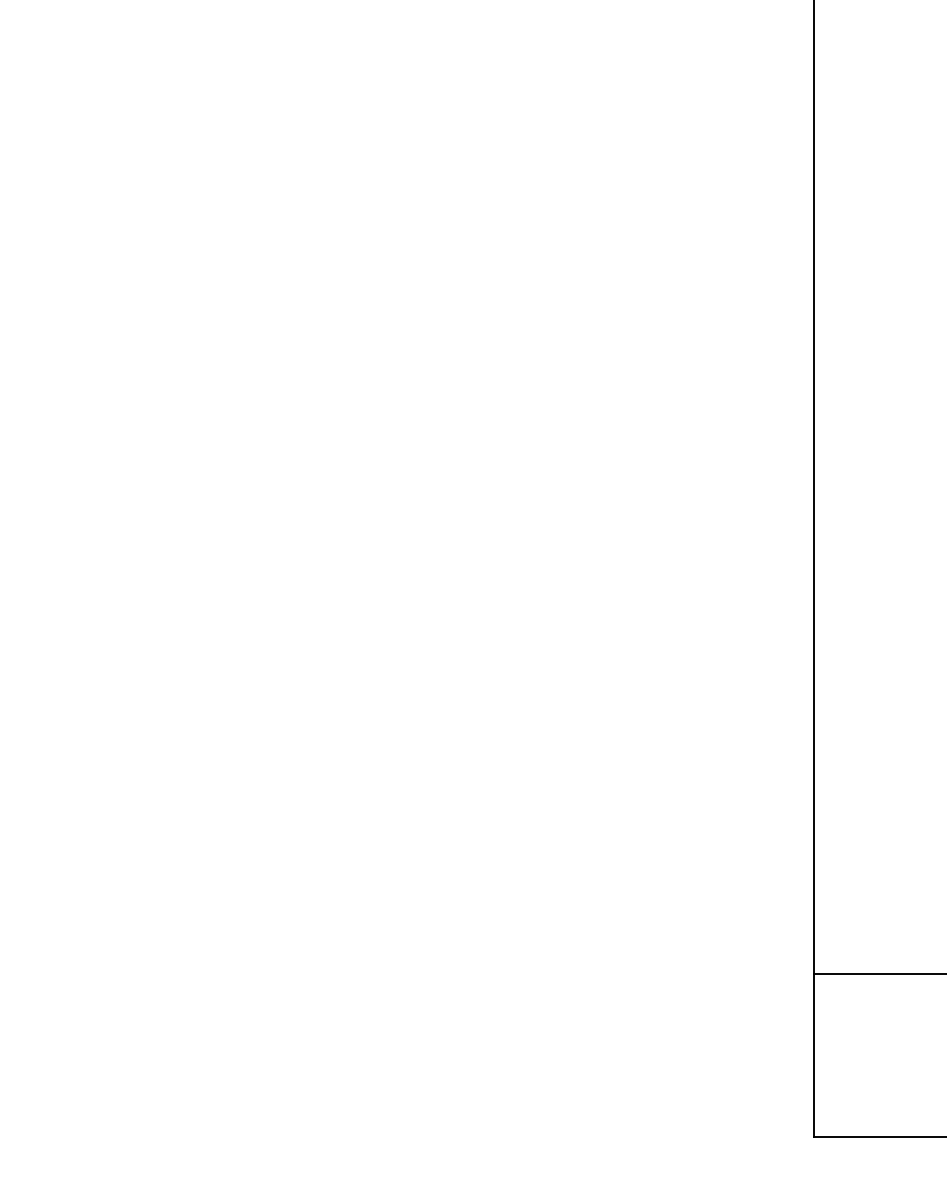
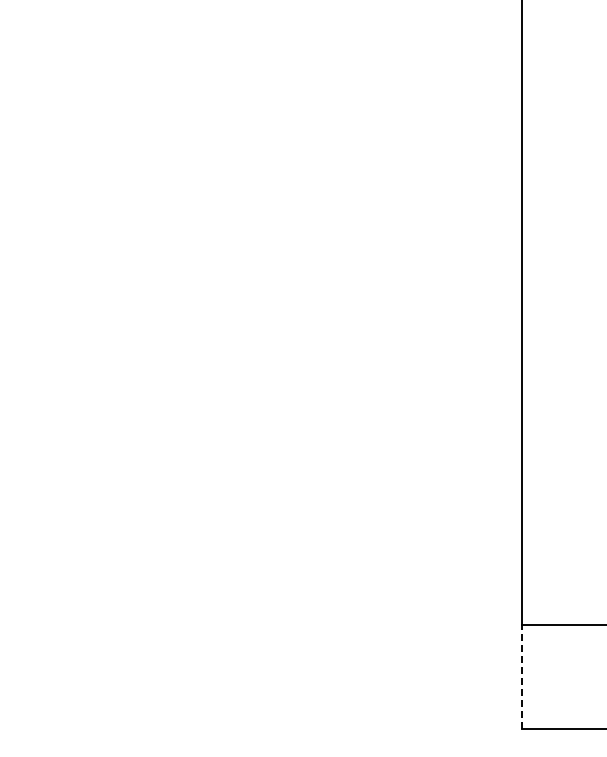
line: (813, 1055) -> (521, 676), solid -> dashed

